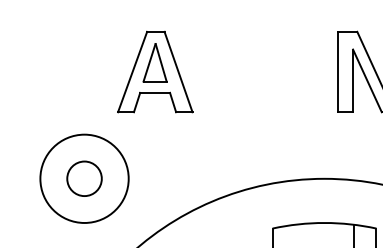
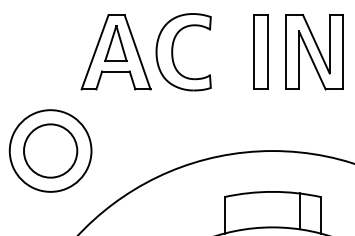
part: (311, 71) -> (260, 51), added
part: (217, 72) -> (173, 52), added
circle: (84, 178) -> (50, 150), size x1.67

